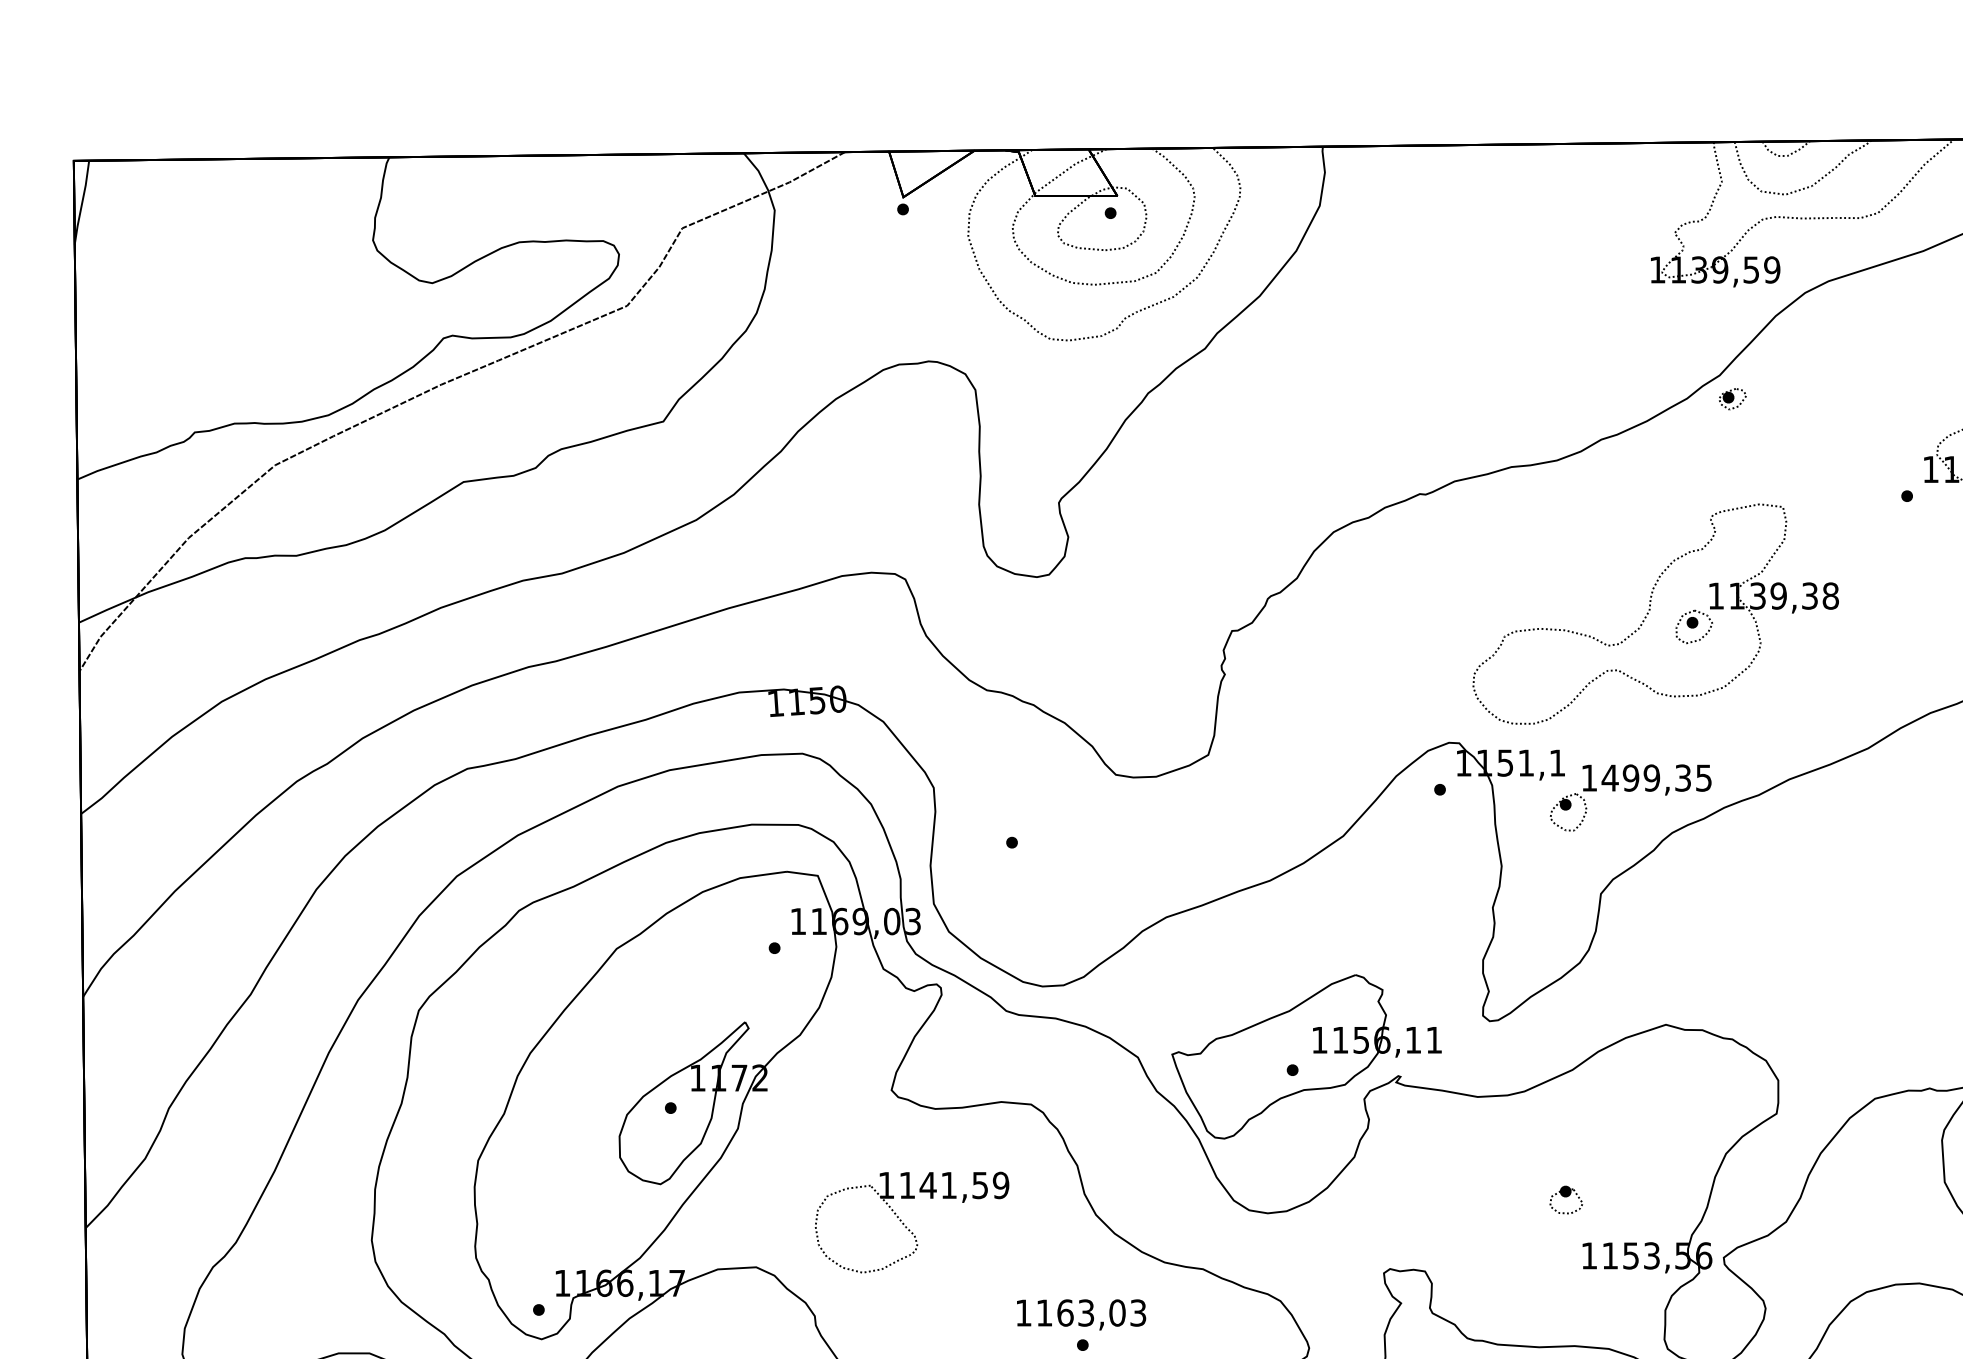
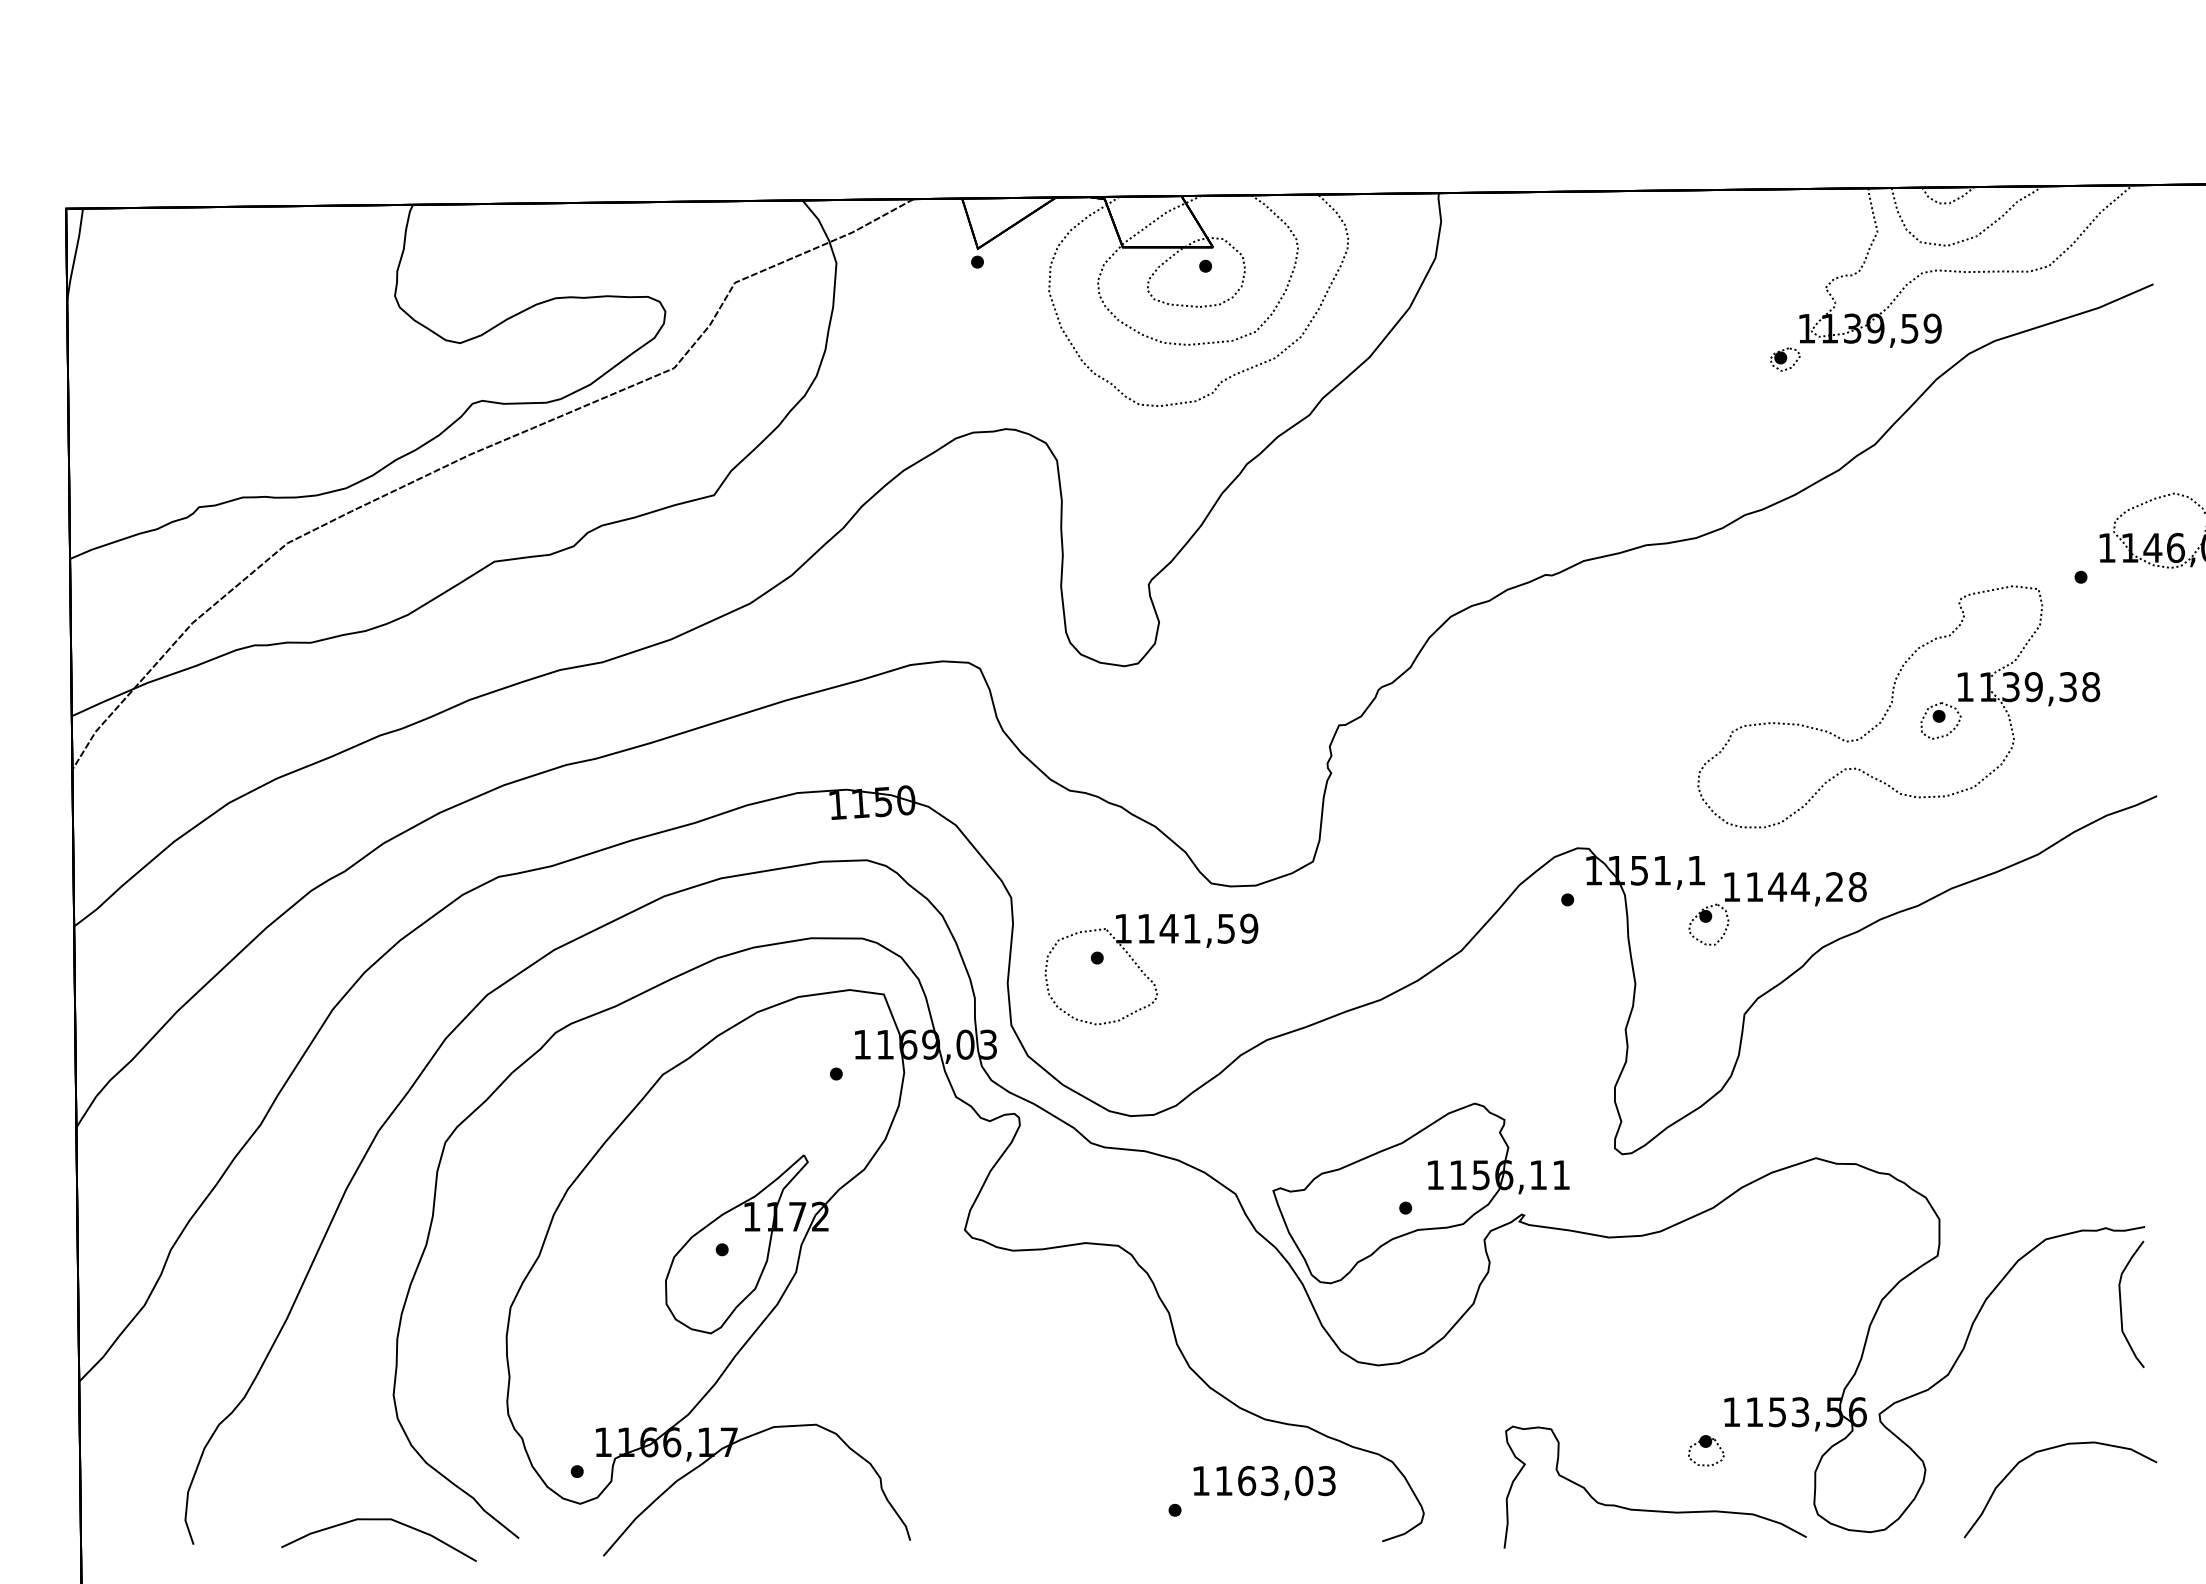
part: (1732, 399) -> (1785, 359), moved
part: (1650, 611) -> (1892, 703), moved
text: (1656, 778) -> (1805, 887), 1499,35 -> 1144,28
part: (1566, 1199) -> (1706, 1450), moved
part: (906, 1226) -> (1145, 973), moved
text: (1081, 1315) -> (1264, 1483), moved

